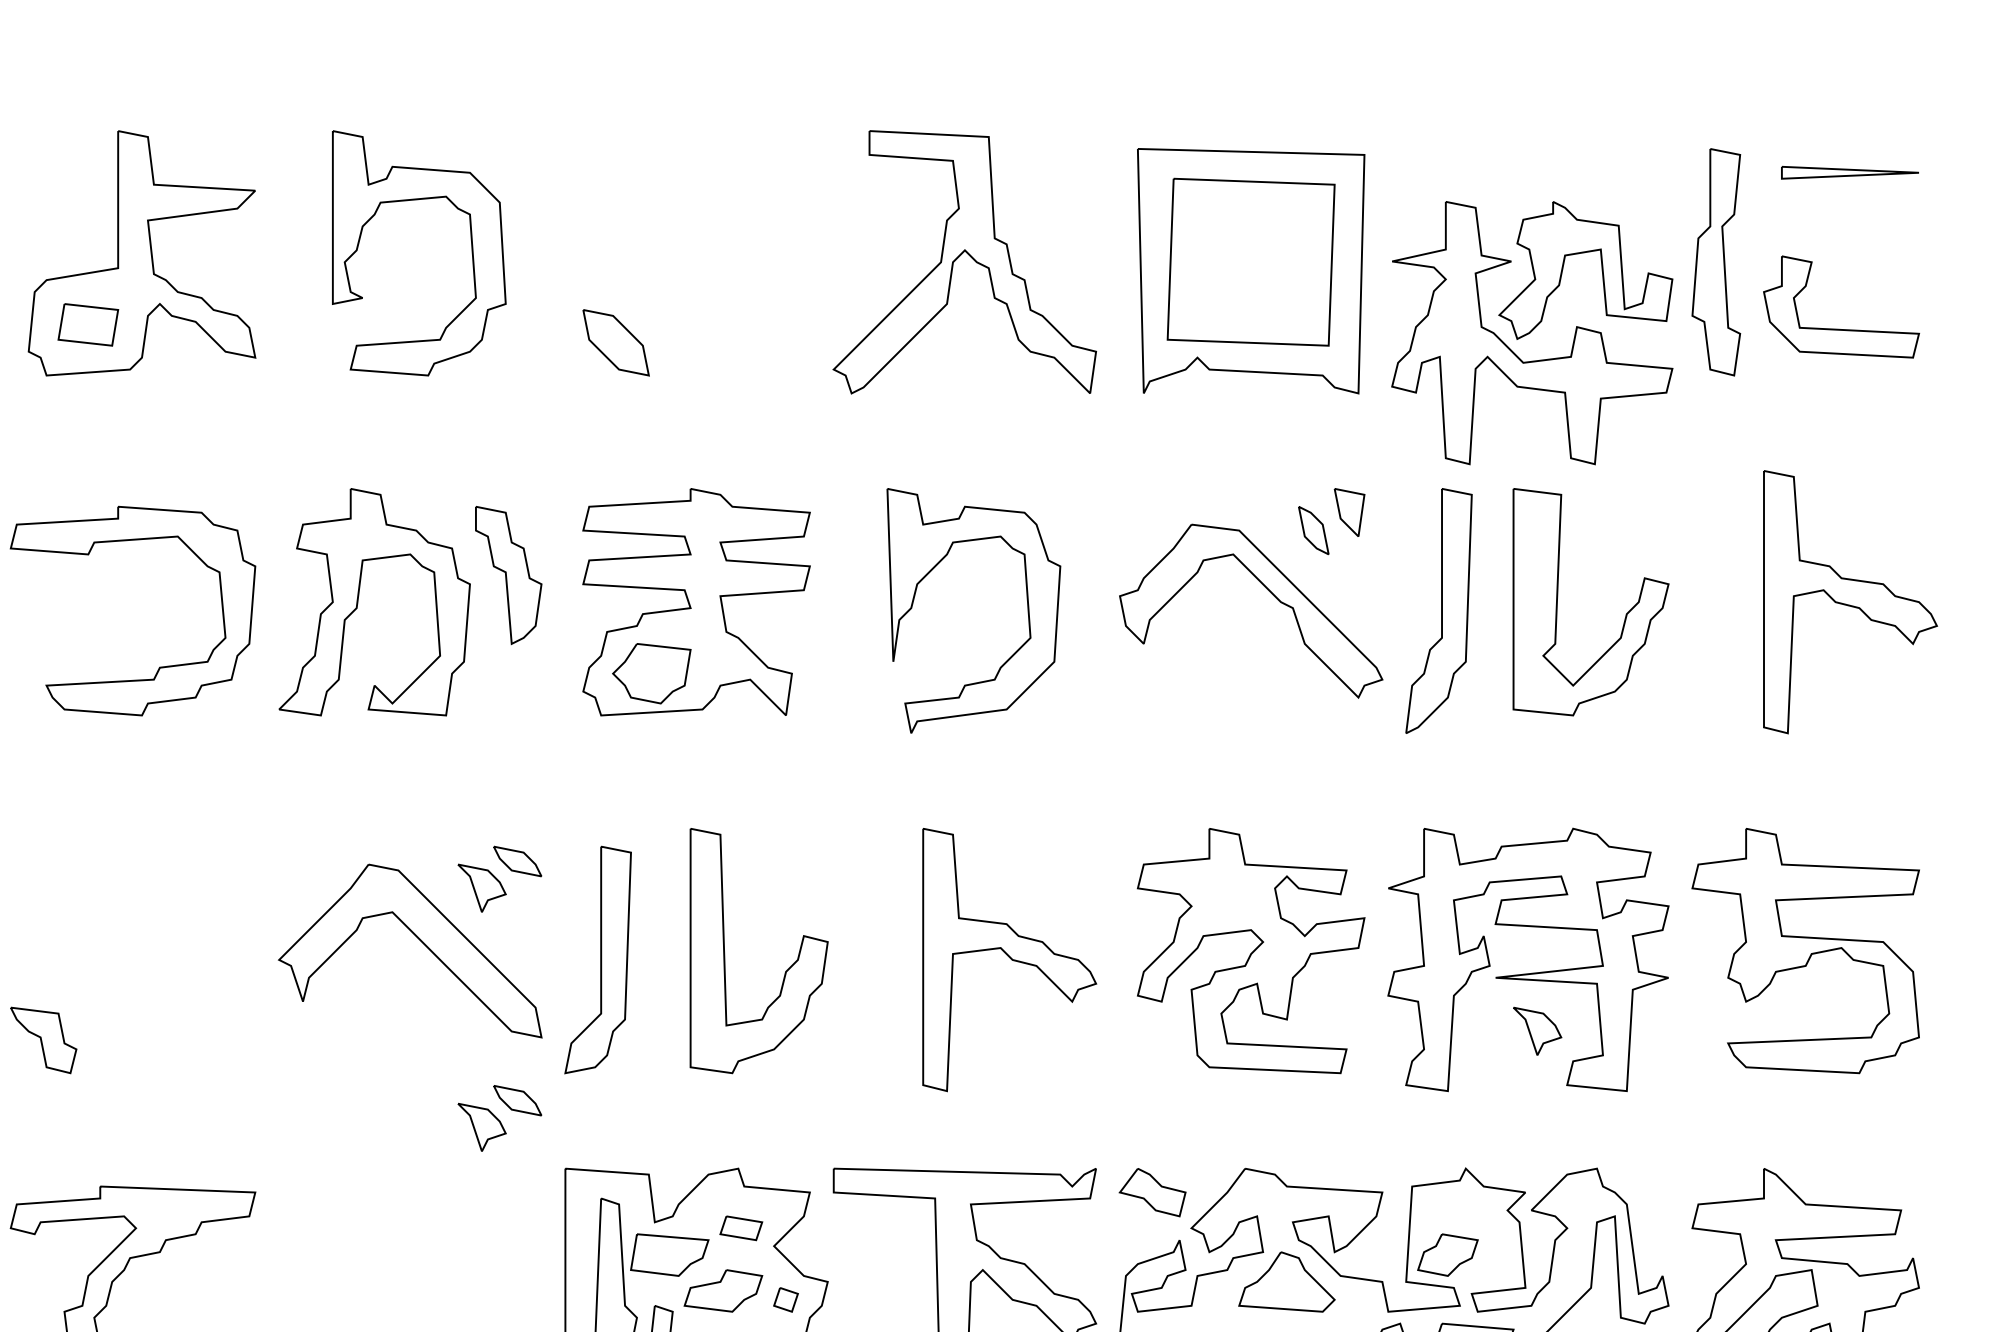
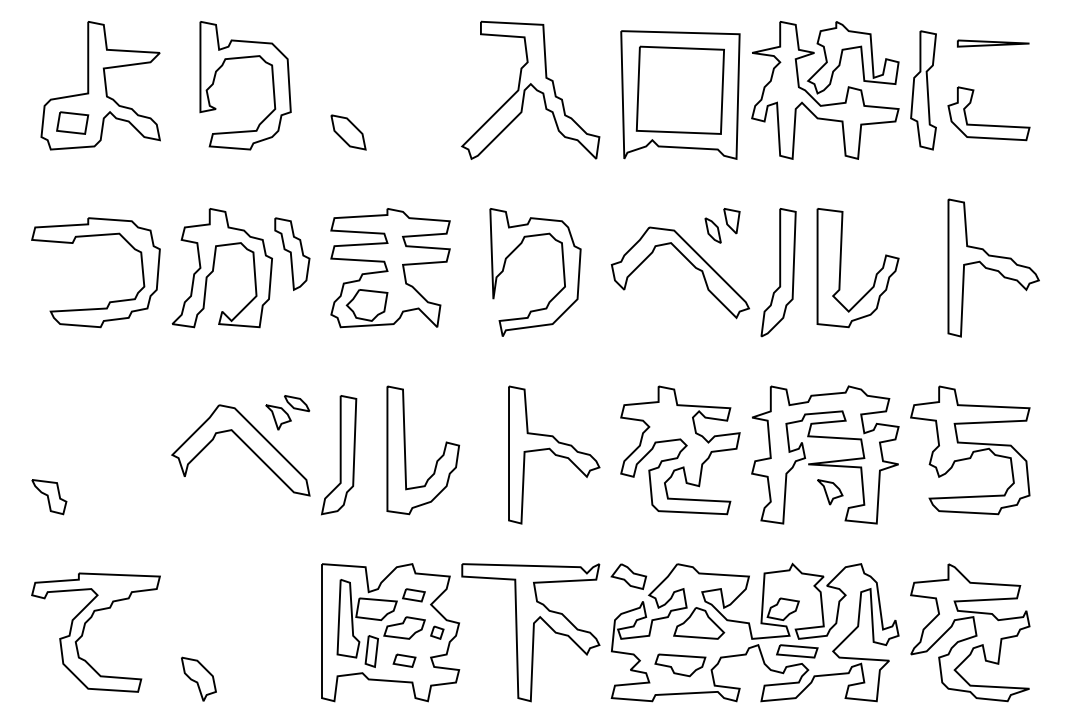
part: (1532, 333) -> (825, 90), moved
part: (499, 1117) -> (287, 537), removed

